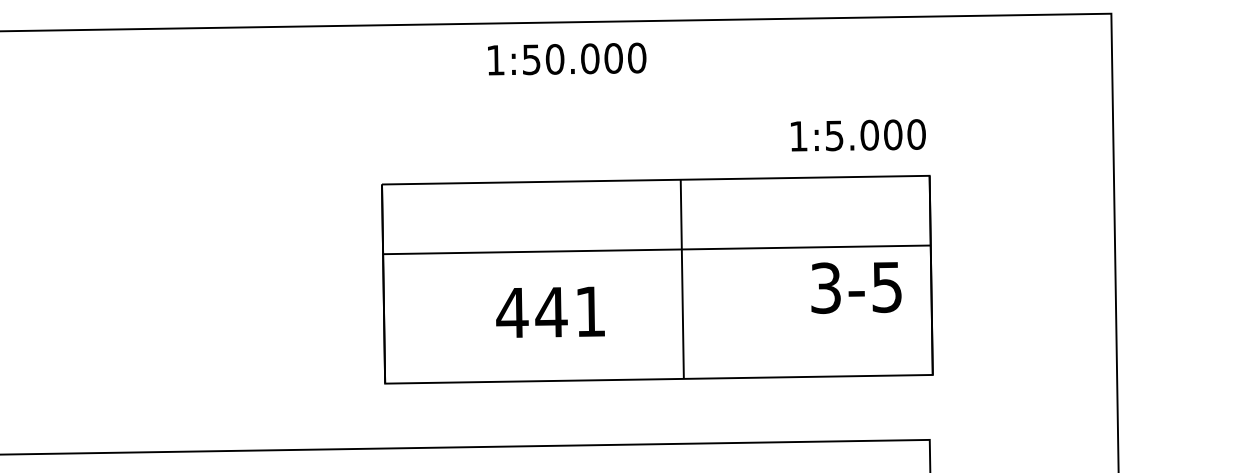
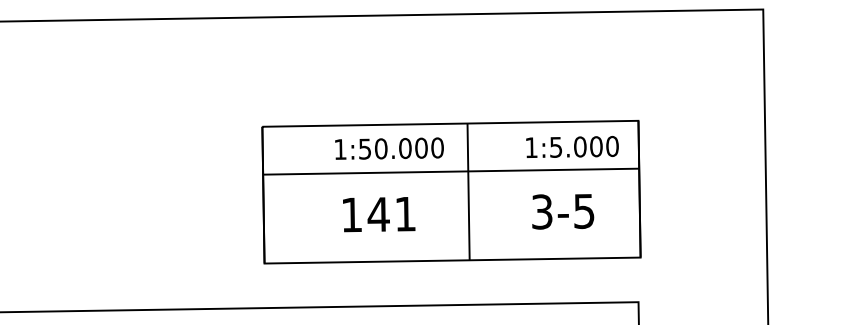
text: (567, 58) -> (389, 148), moved
text: (858, 134) -> (572, 146), moved
text: (856, 287) -> (563, 211), moved
text: (511, 312) -> (351, 214), 441 -> 141

